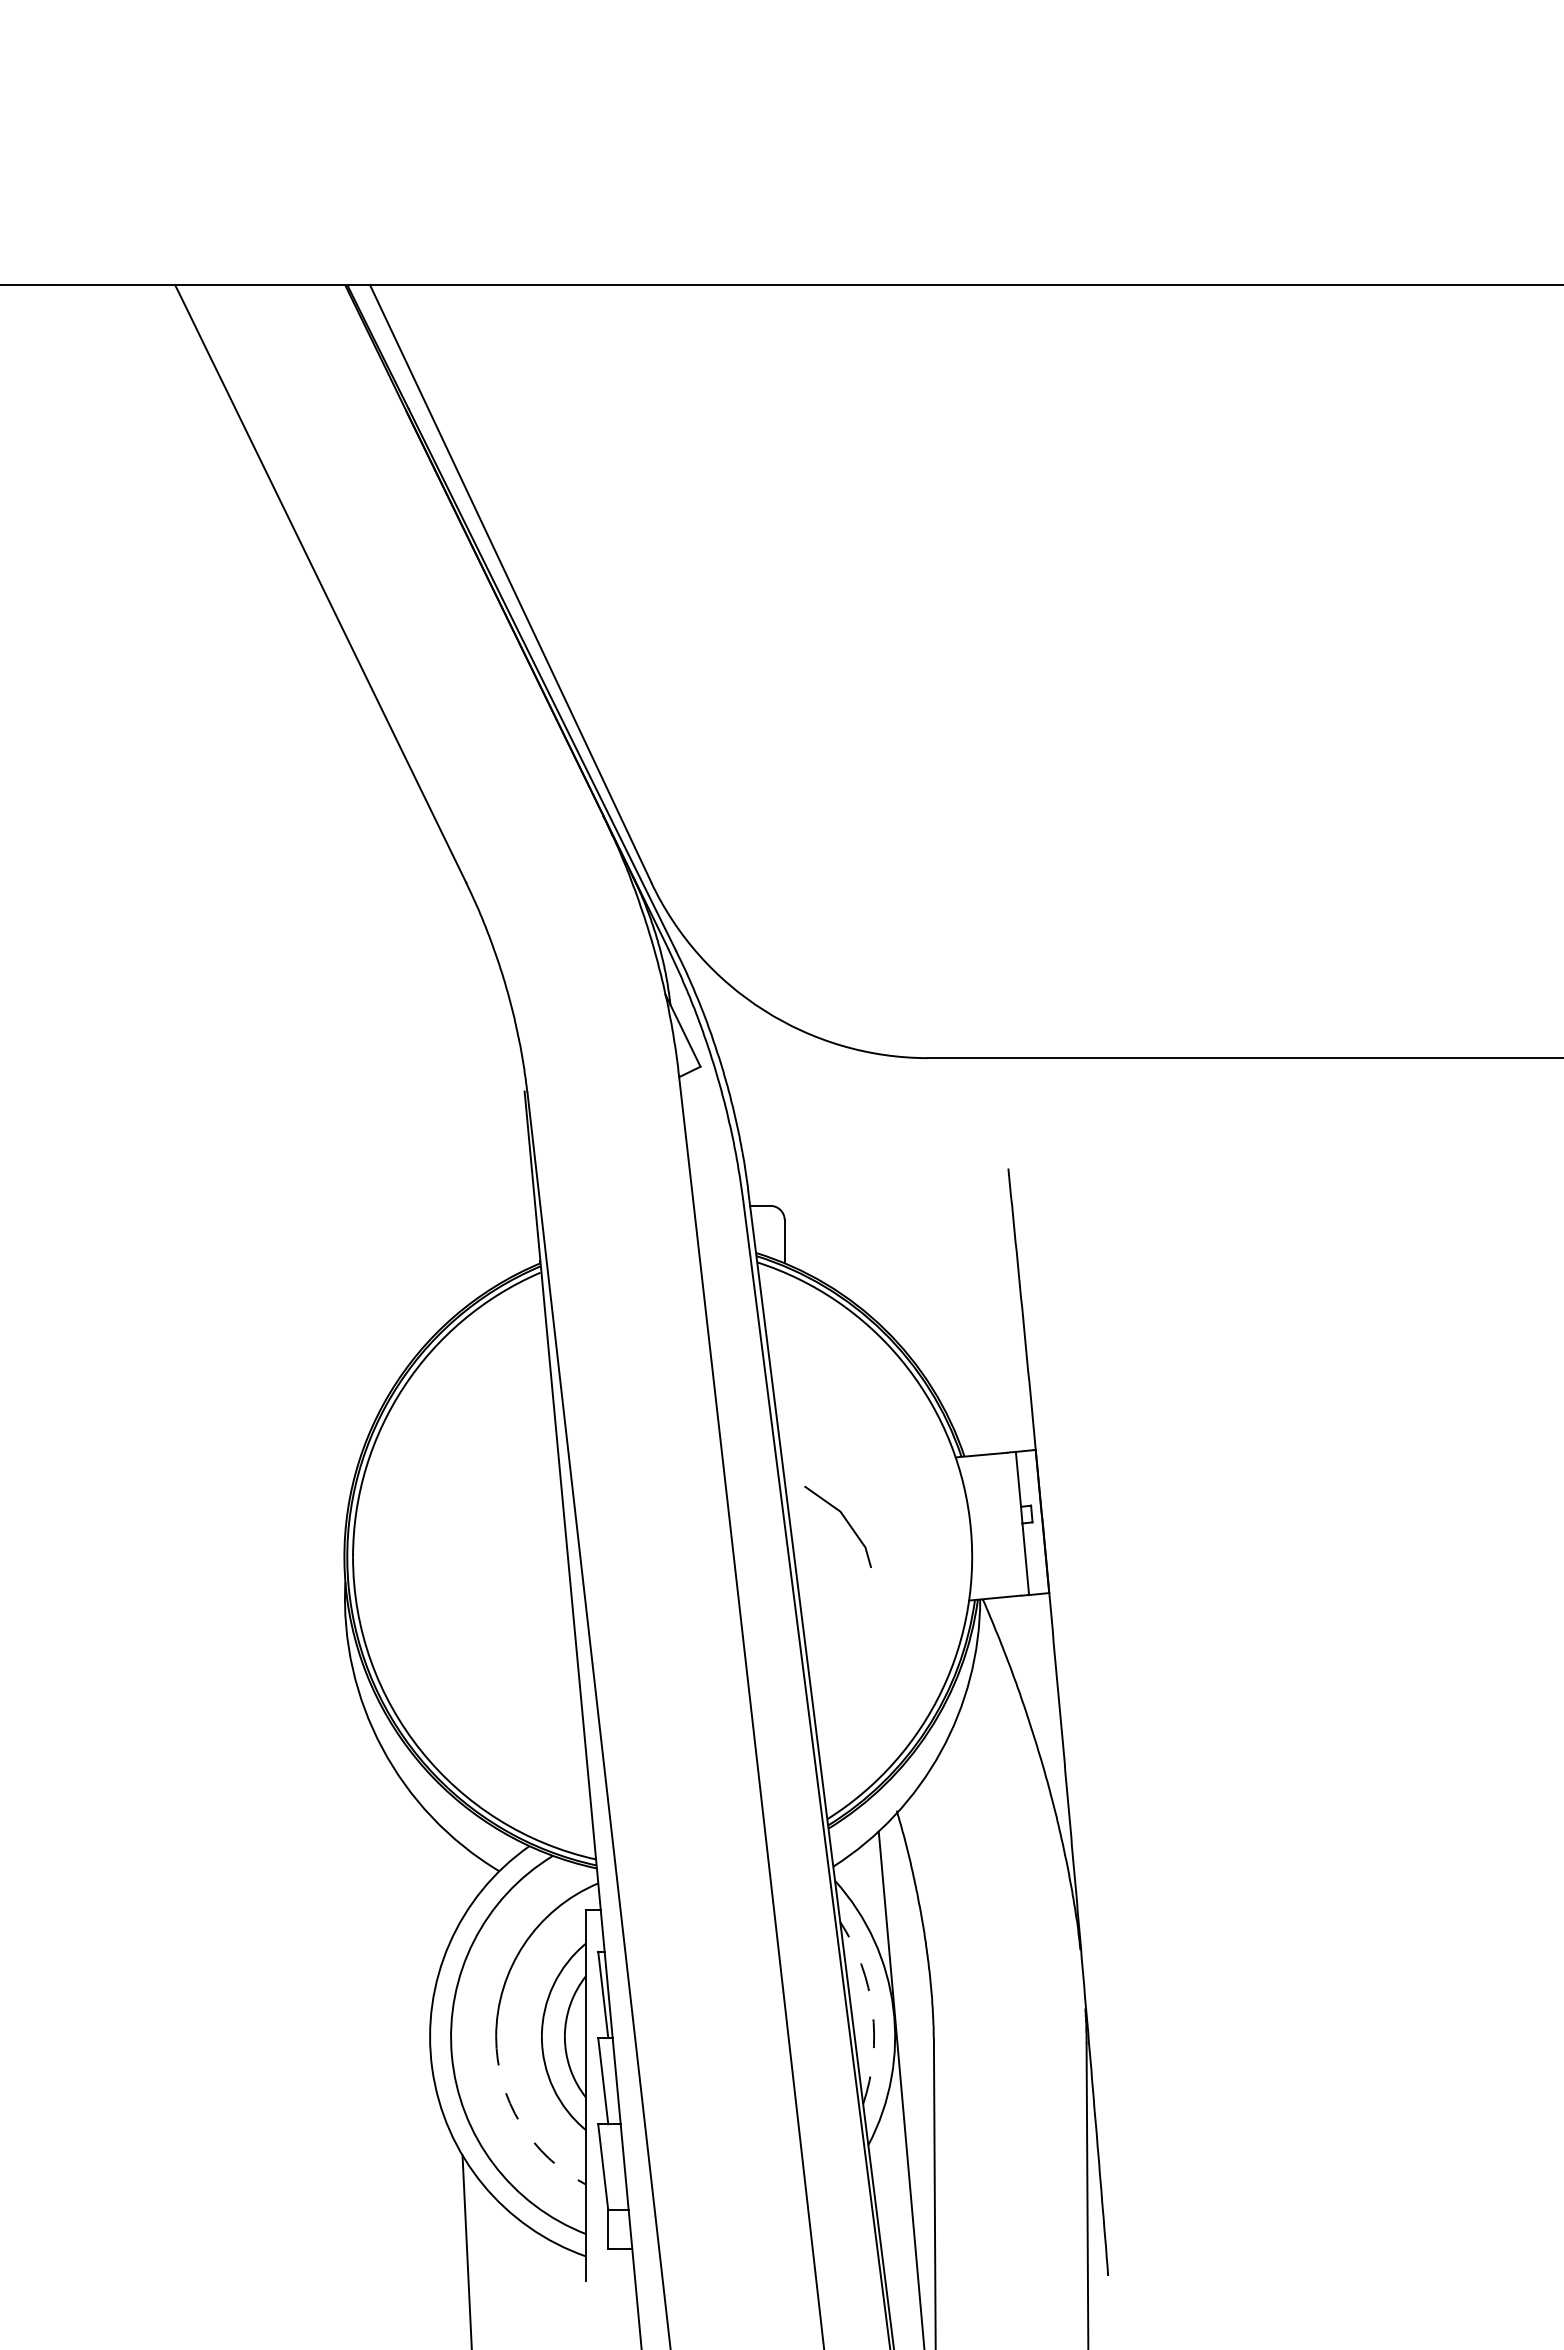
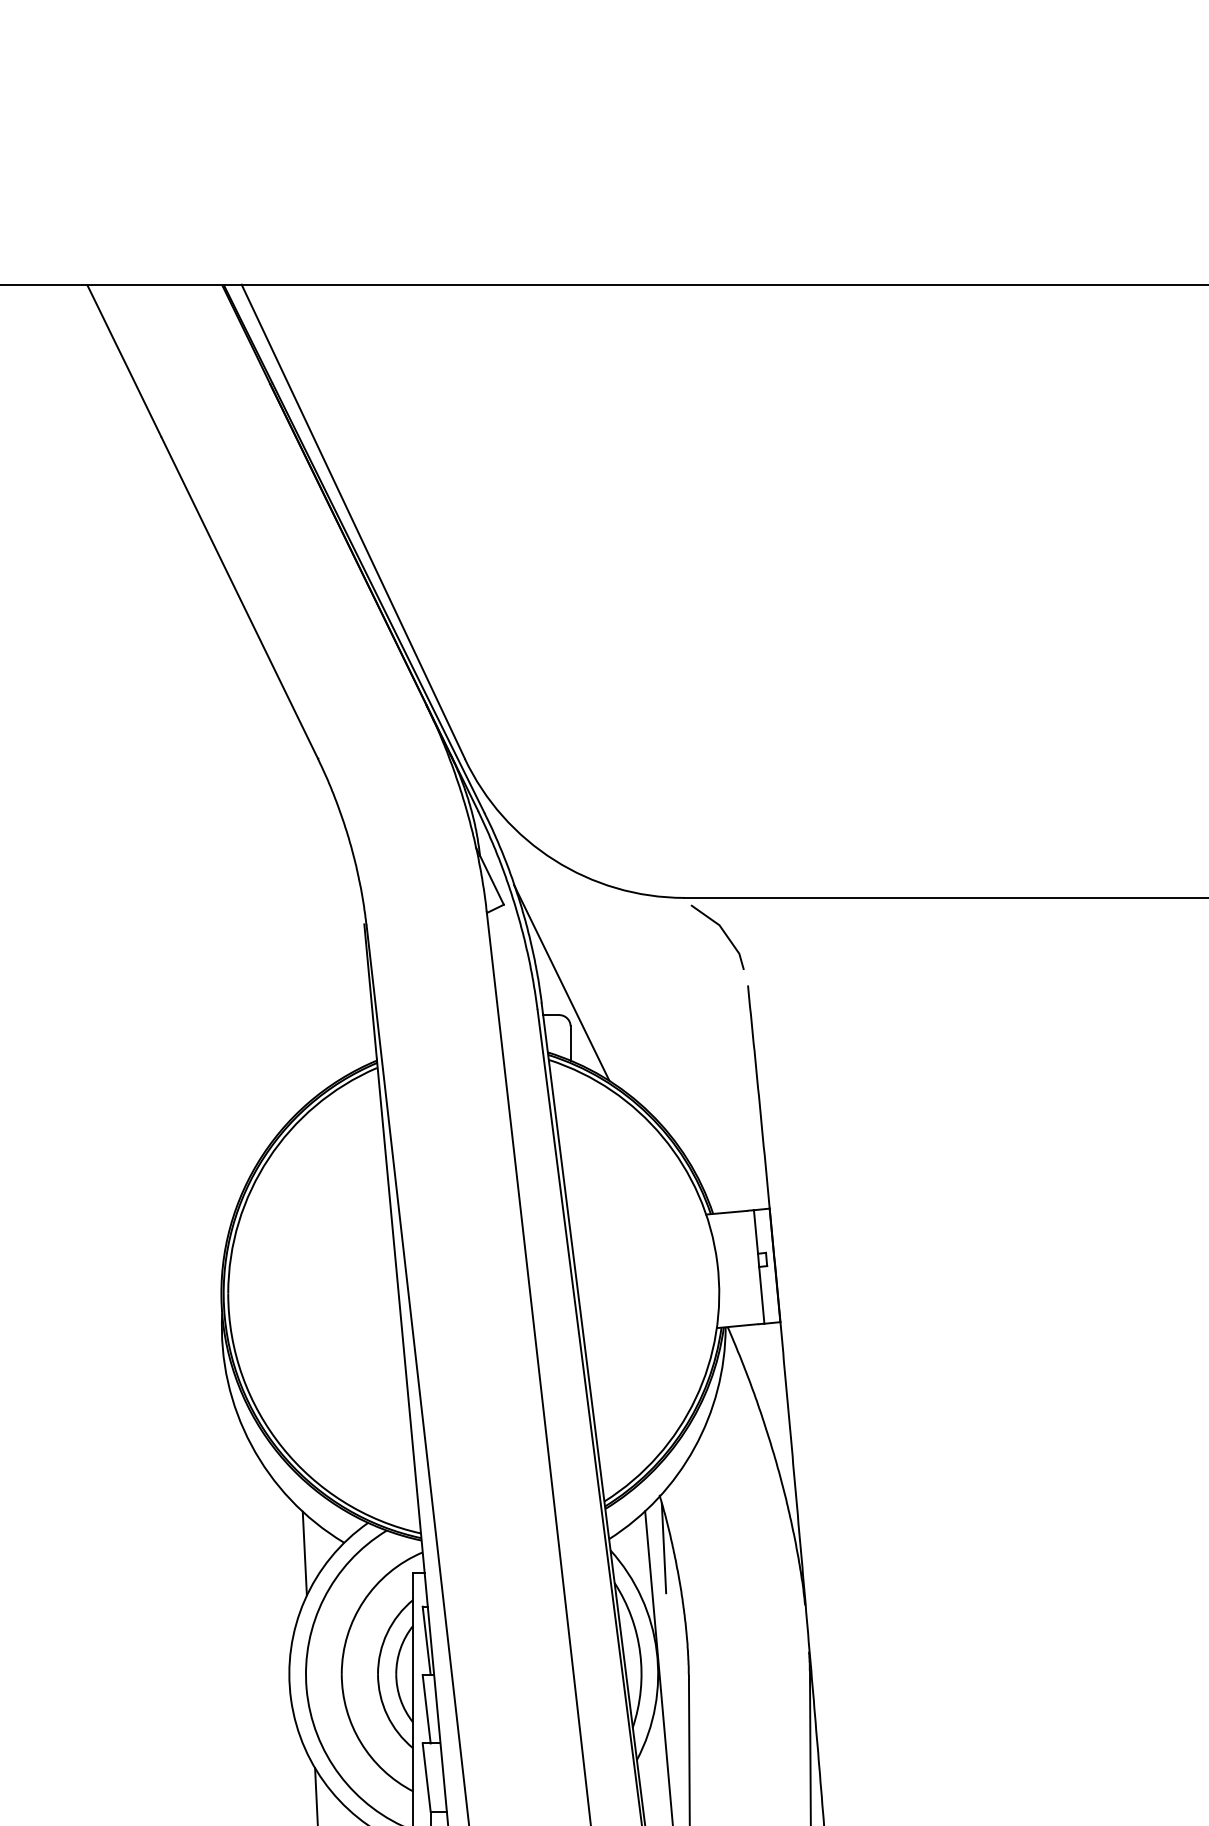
line: (773, 1165) -> (561, 983), added
line: (846, 1522) -> (724, 933), moved
line: (902, 1877) -> (664, 1547), added
line: (449, 1884) -> (304, 1553), added
arc: (872, 2010) -> (640, 1653), dashed -> solid
arc: (520, 2123) -> (361, 1742), dashed -> solid

